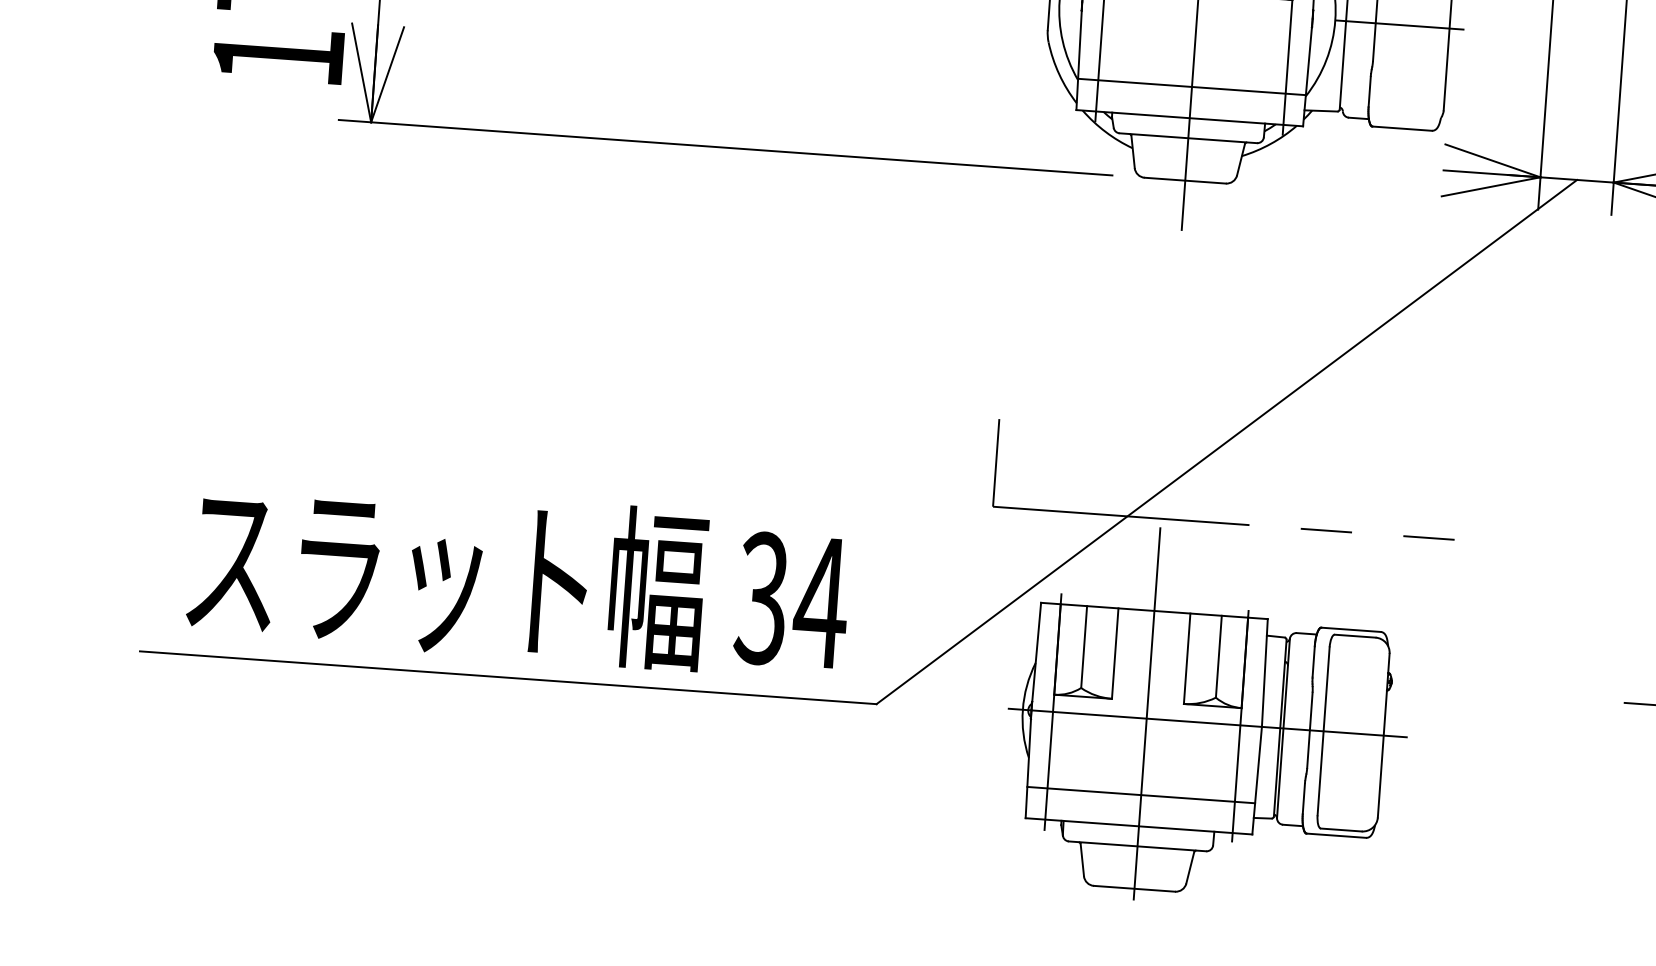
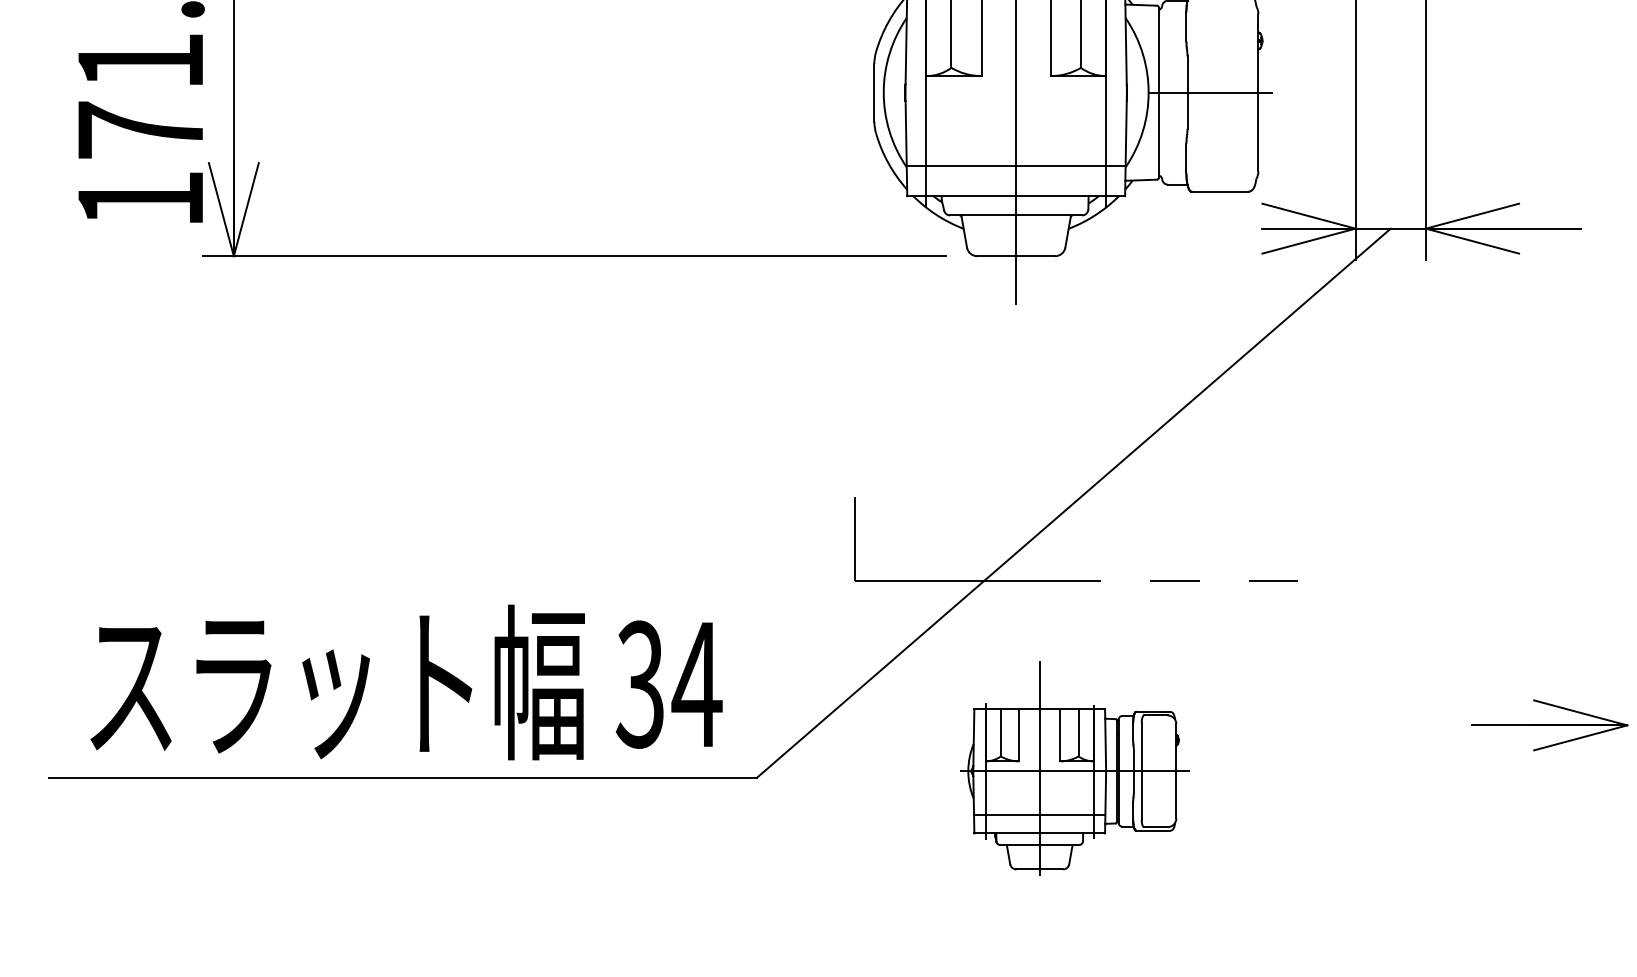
part: (1207, 718) -> (1074, 768), size x0.6

